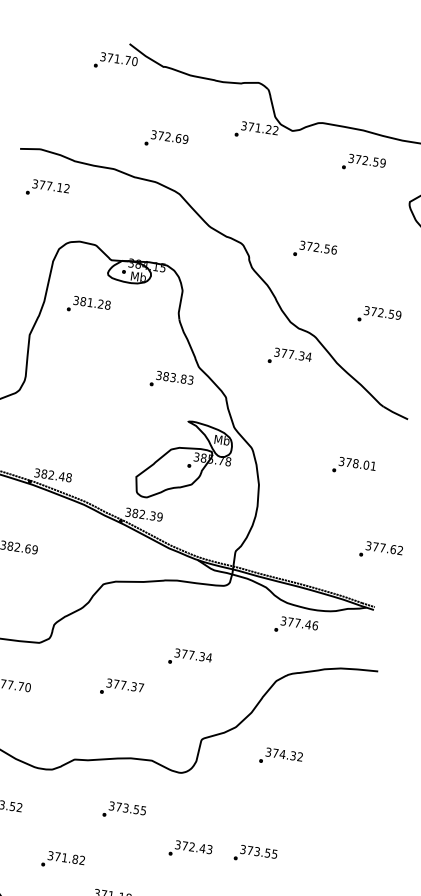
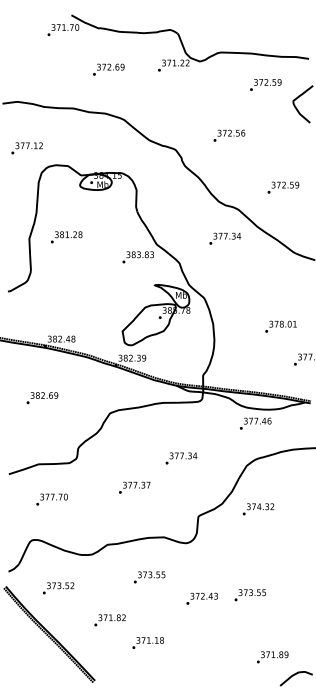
text: (166, 139) -> (108, 69), moved
text: (363, 163) -> (265, 84), moved
text: (46, 189) -> (26, 148), moved
text: (315, 250) -> (229, 135), moved
text: (88, 306) -> (66, 237), moved
text: (290, 357) -> (225, 238), moved
text: (353, 466) -> (280, 326), moved
text: (281, 757) -> (258, 509), moved

